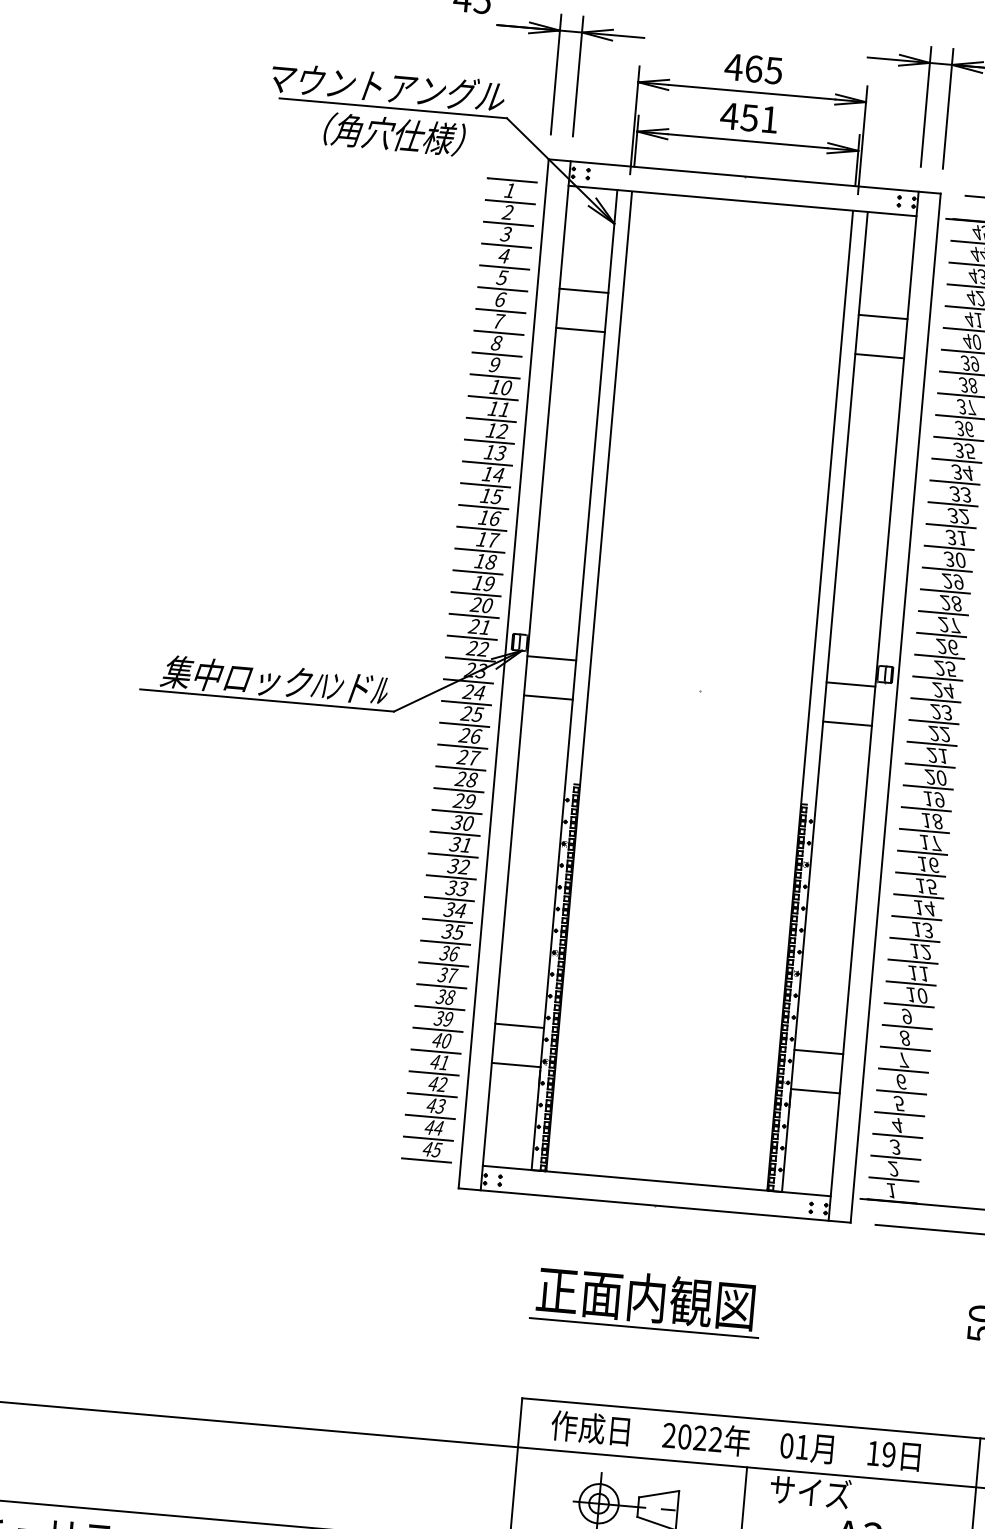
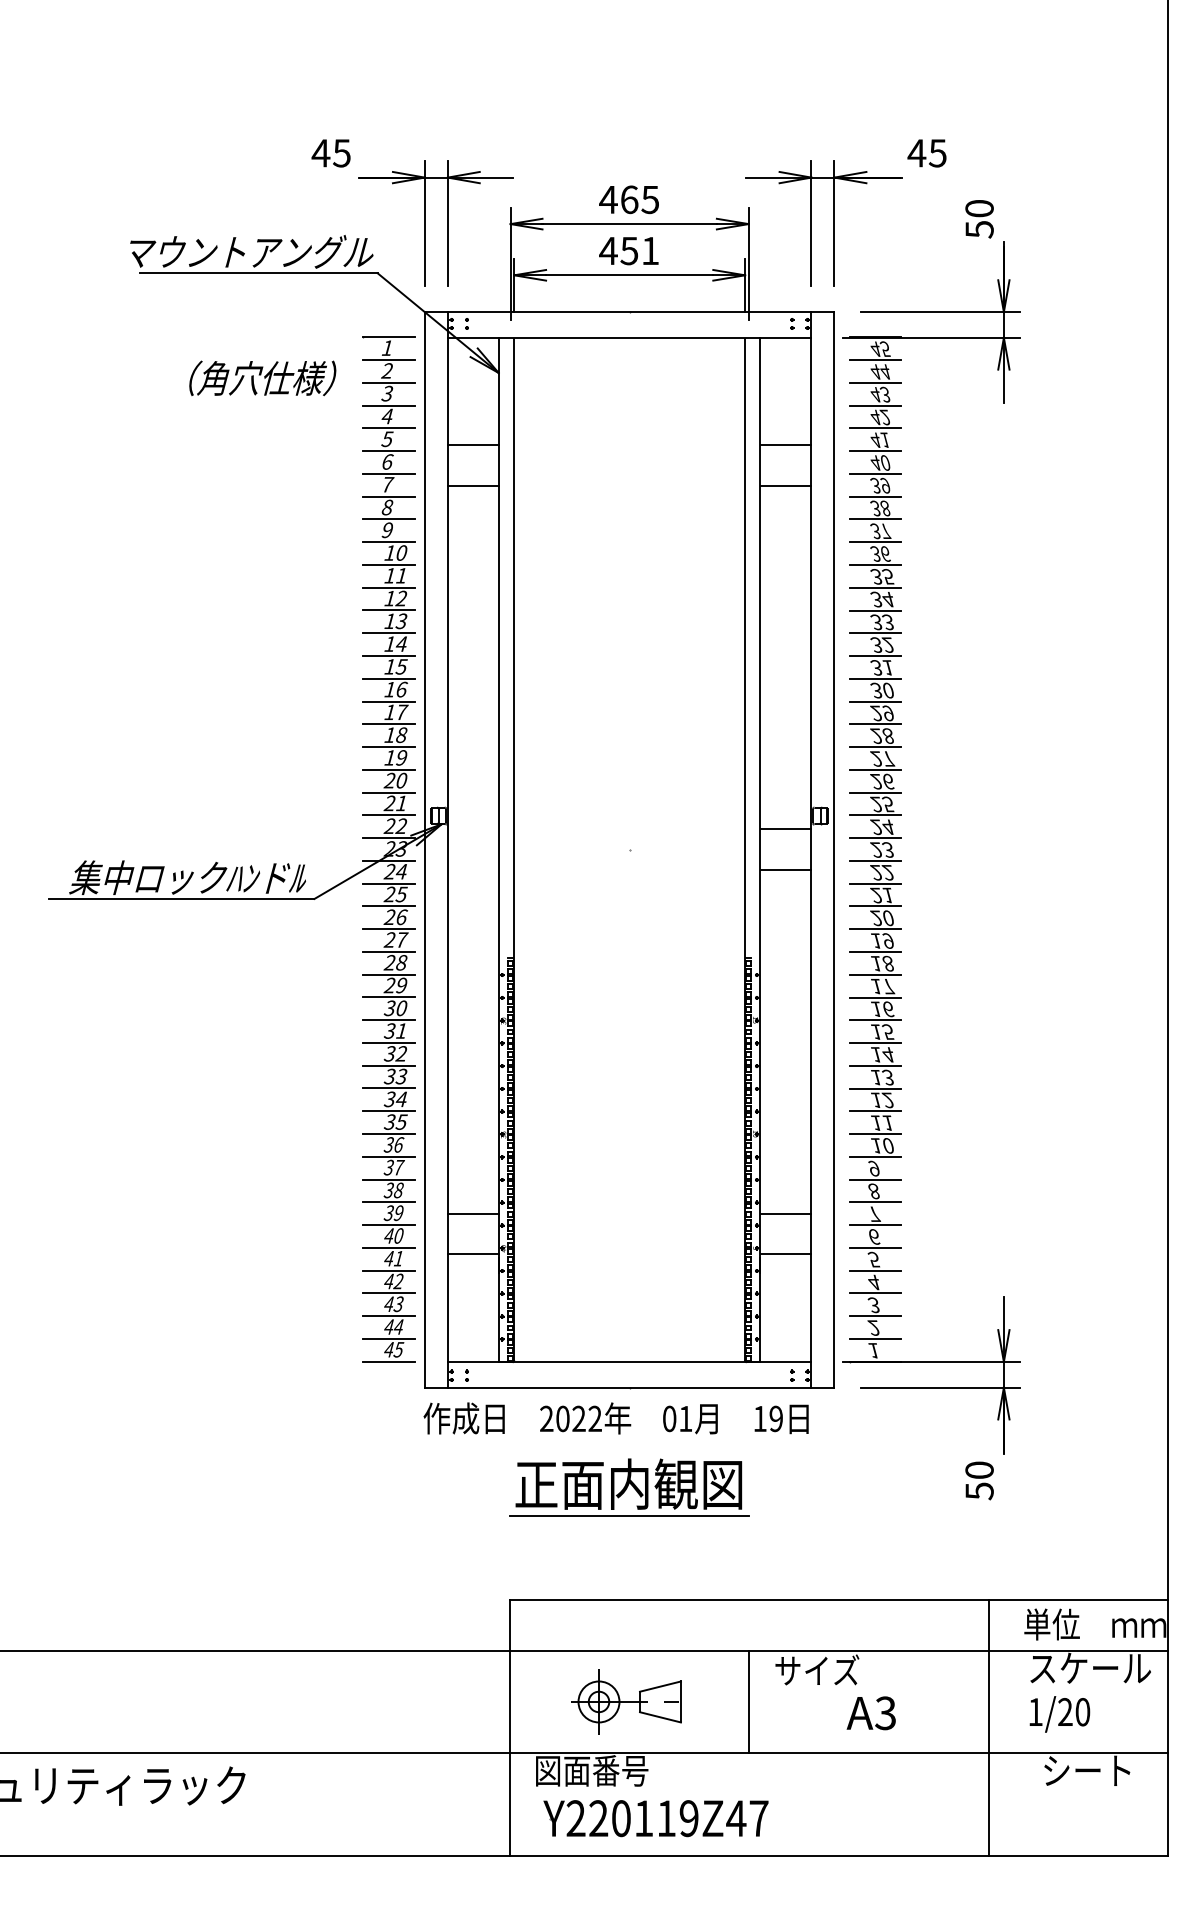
text: (394, 134) -> (262, 378), moved
line: (551, 658) -> (472, 829), removed
line: (547, 697) -> (472, 870), removed
text: (735, 1440) -> (615, 1418), moved

